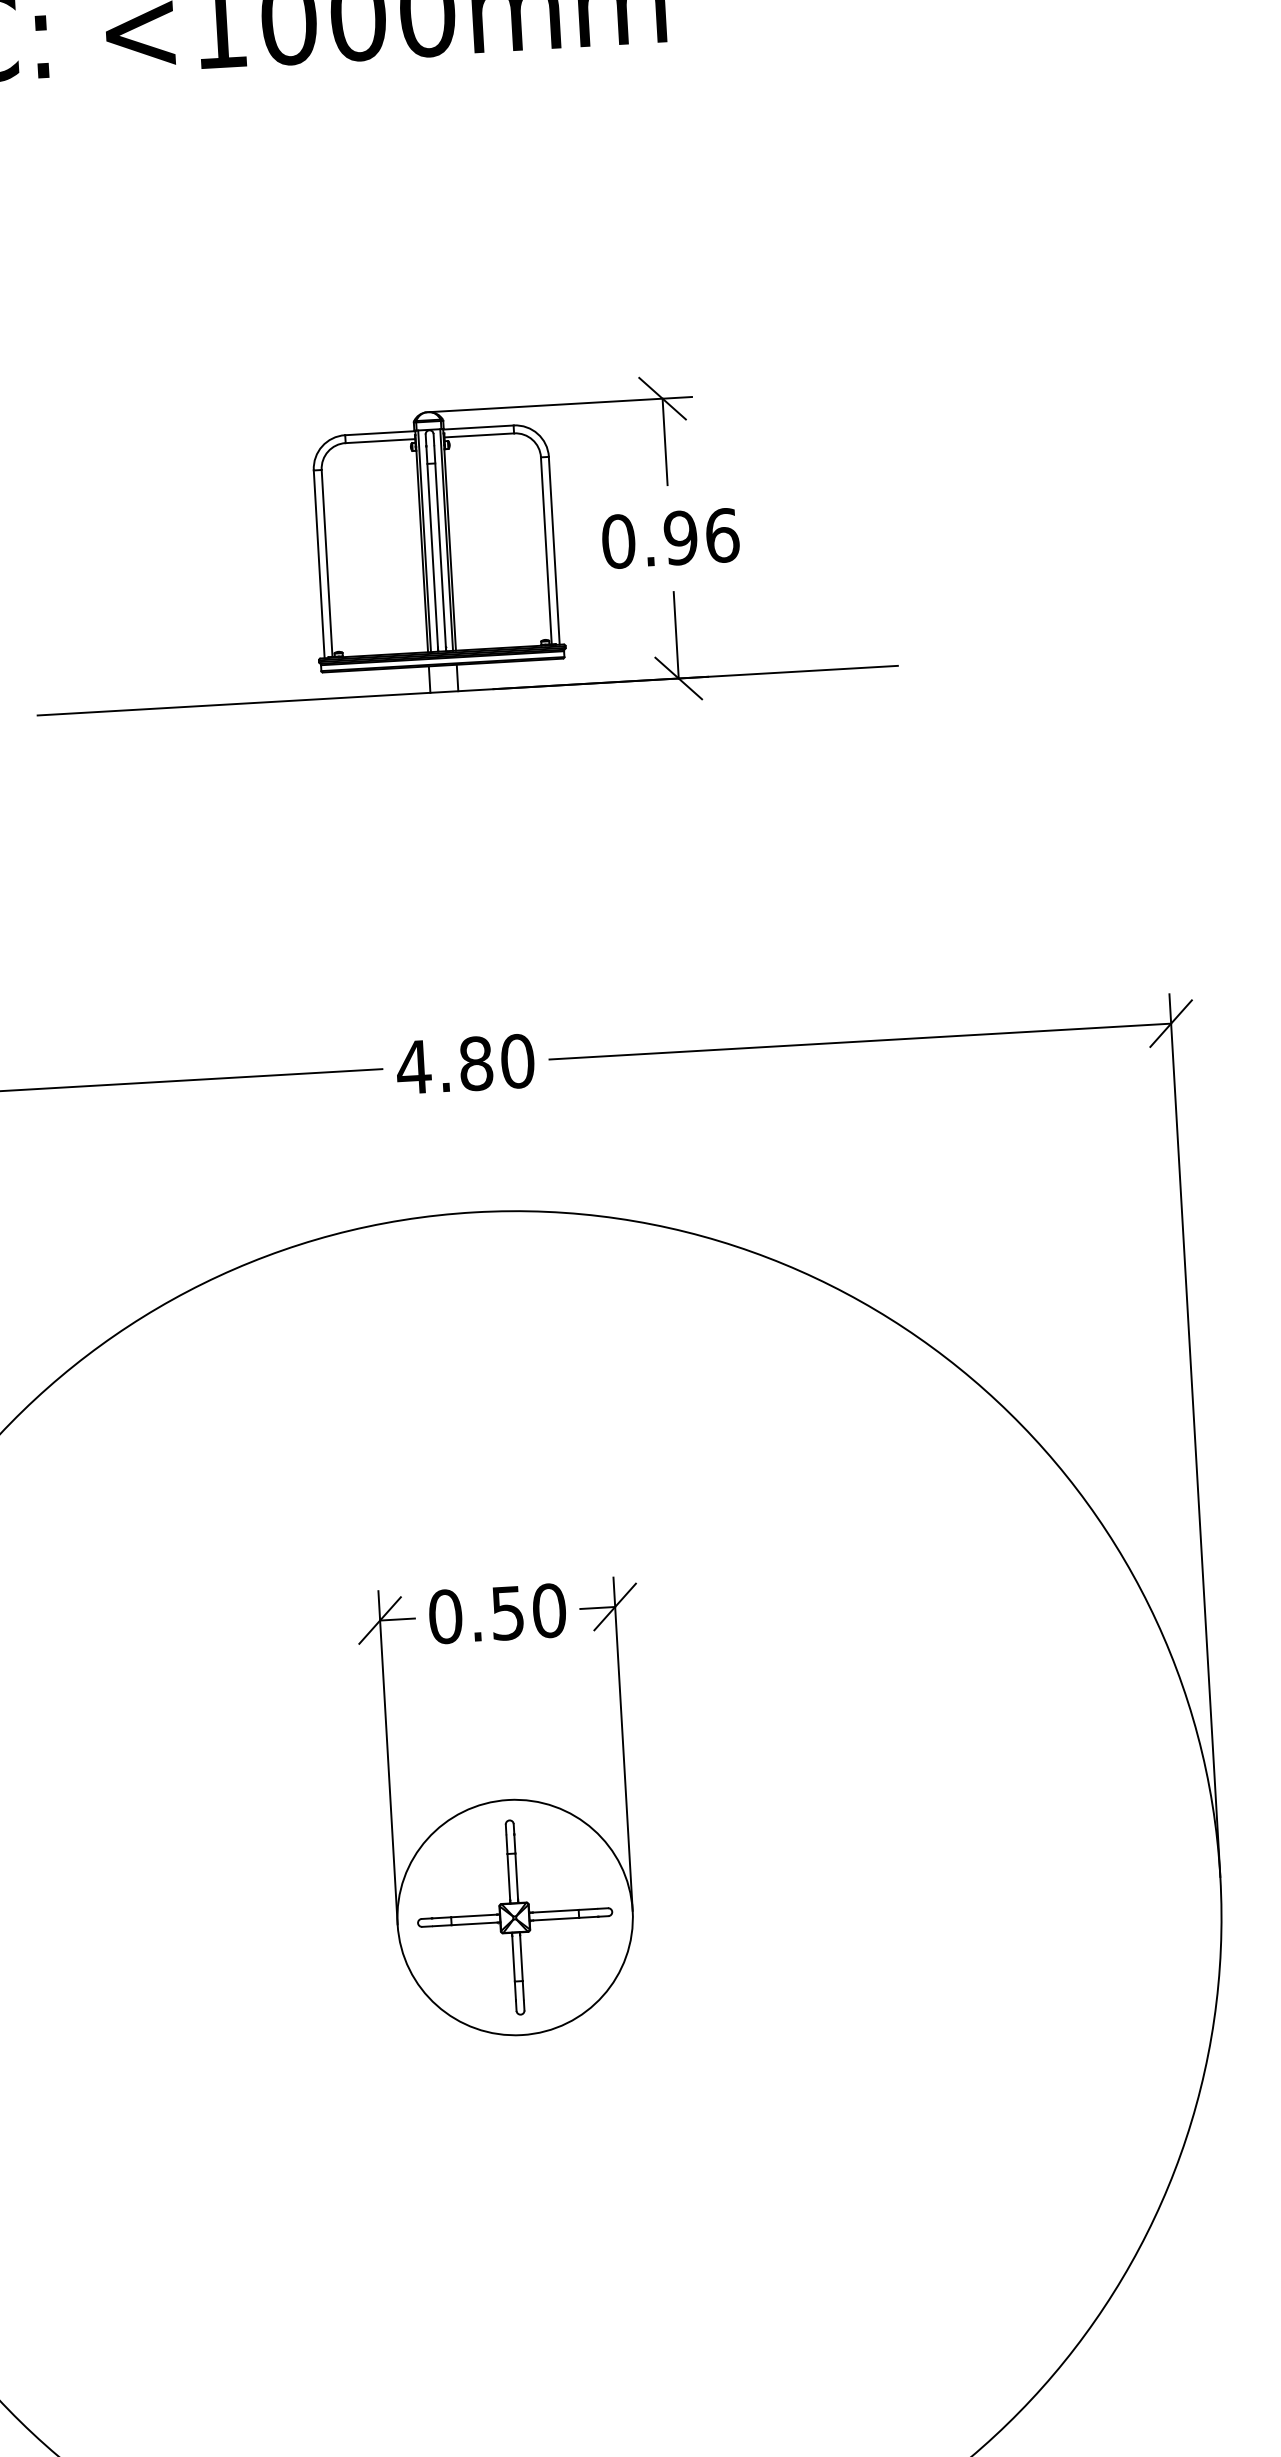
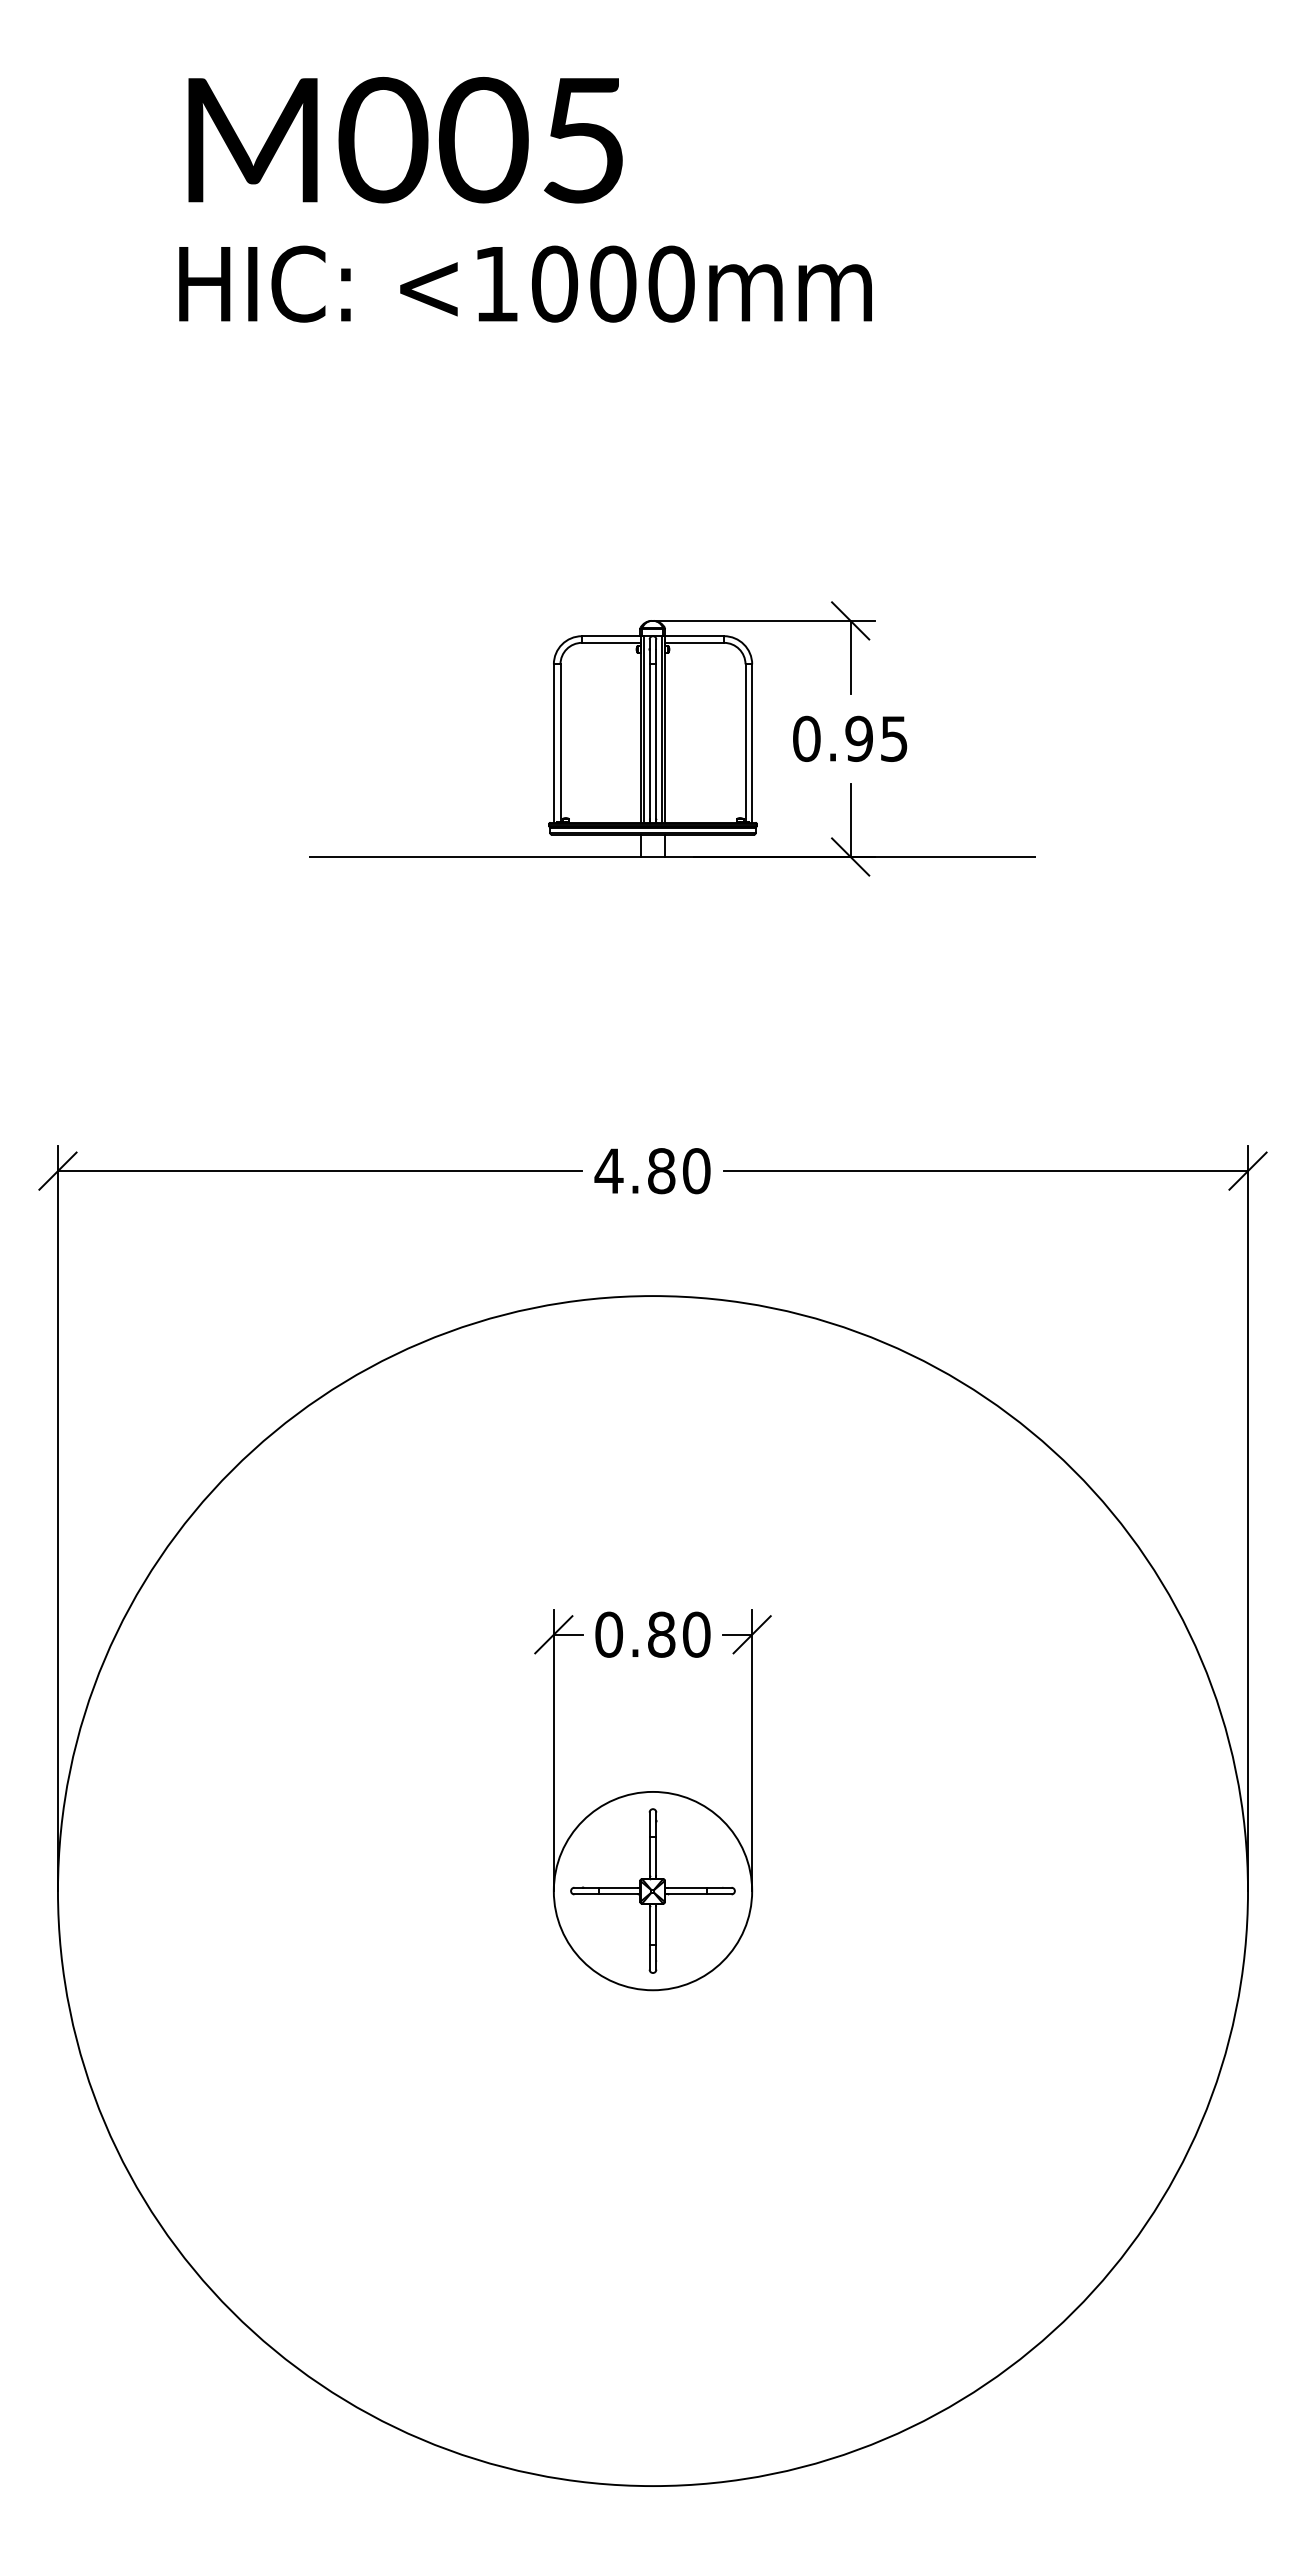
text: (722, 535) -> (894, 738), 0.96 -> 0.95
text: (507, 1612) -> (661, 1634), 0.50 -> 0.80

